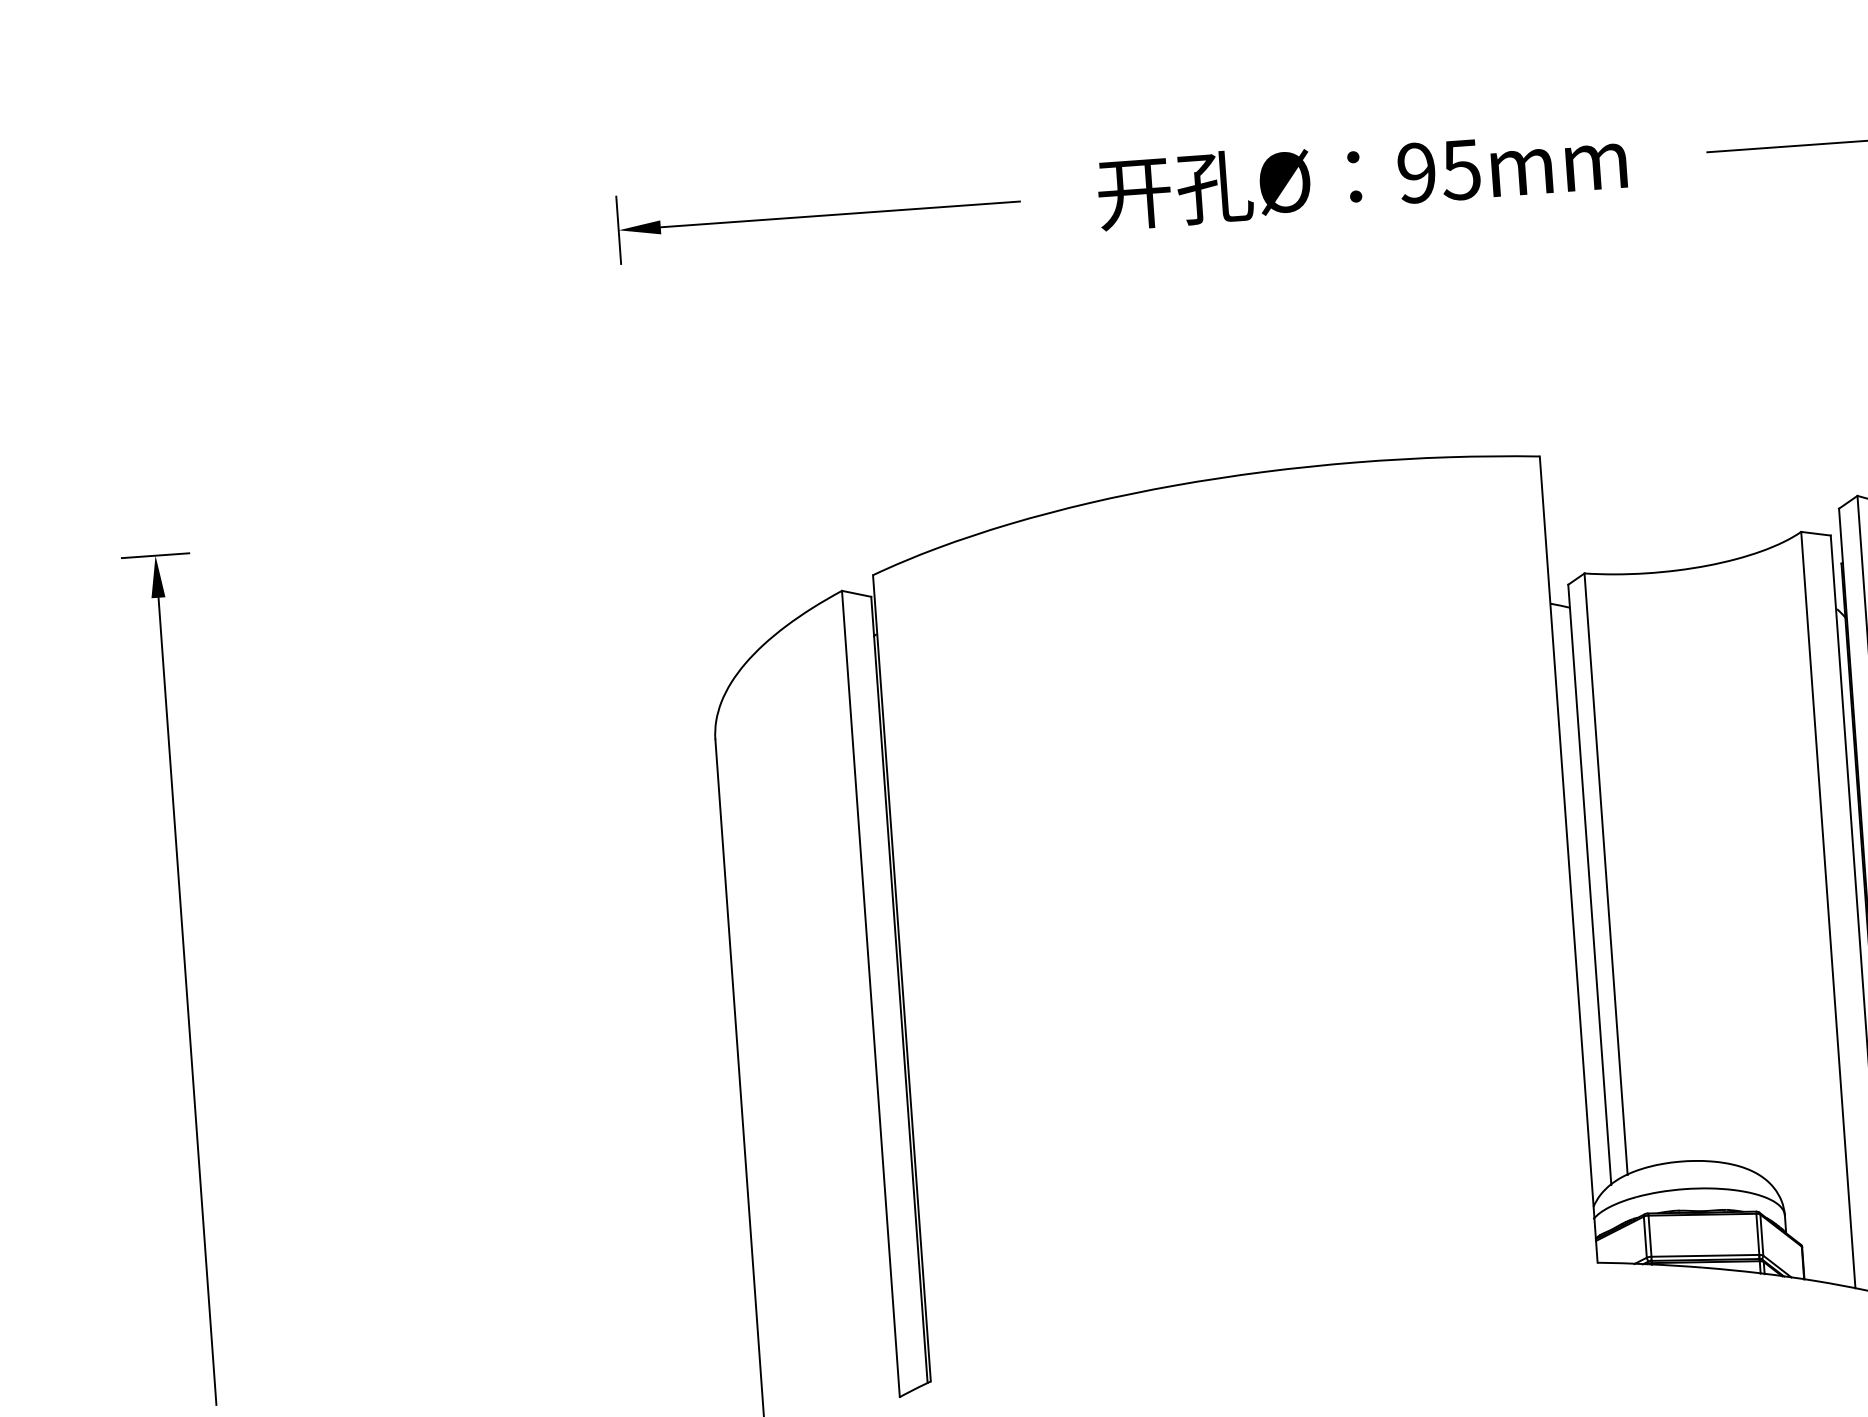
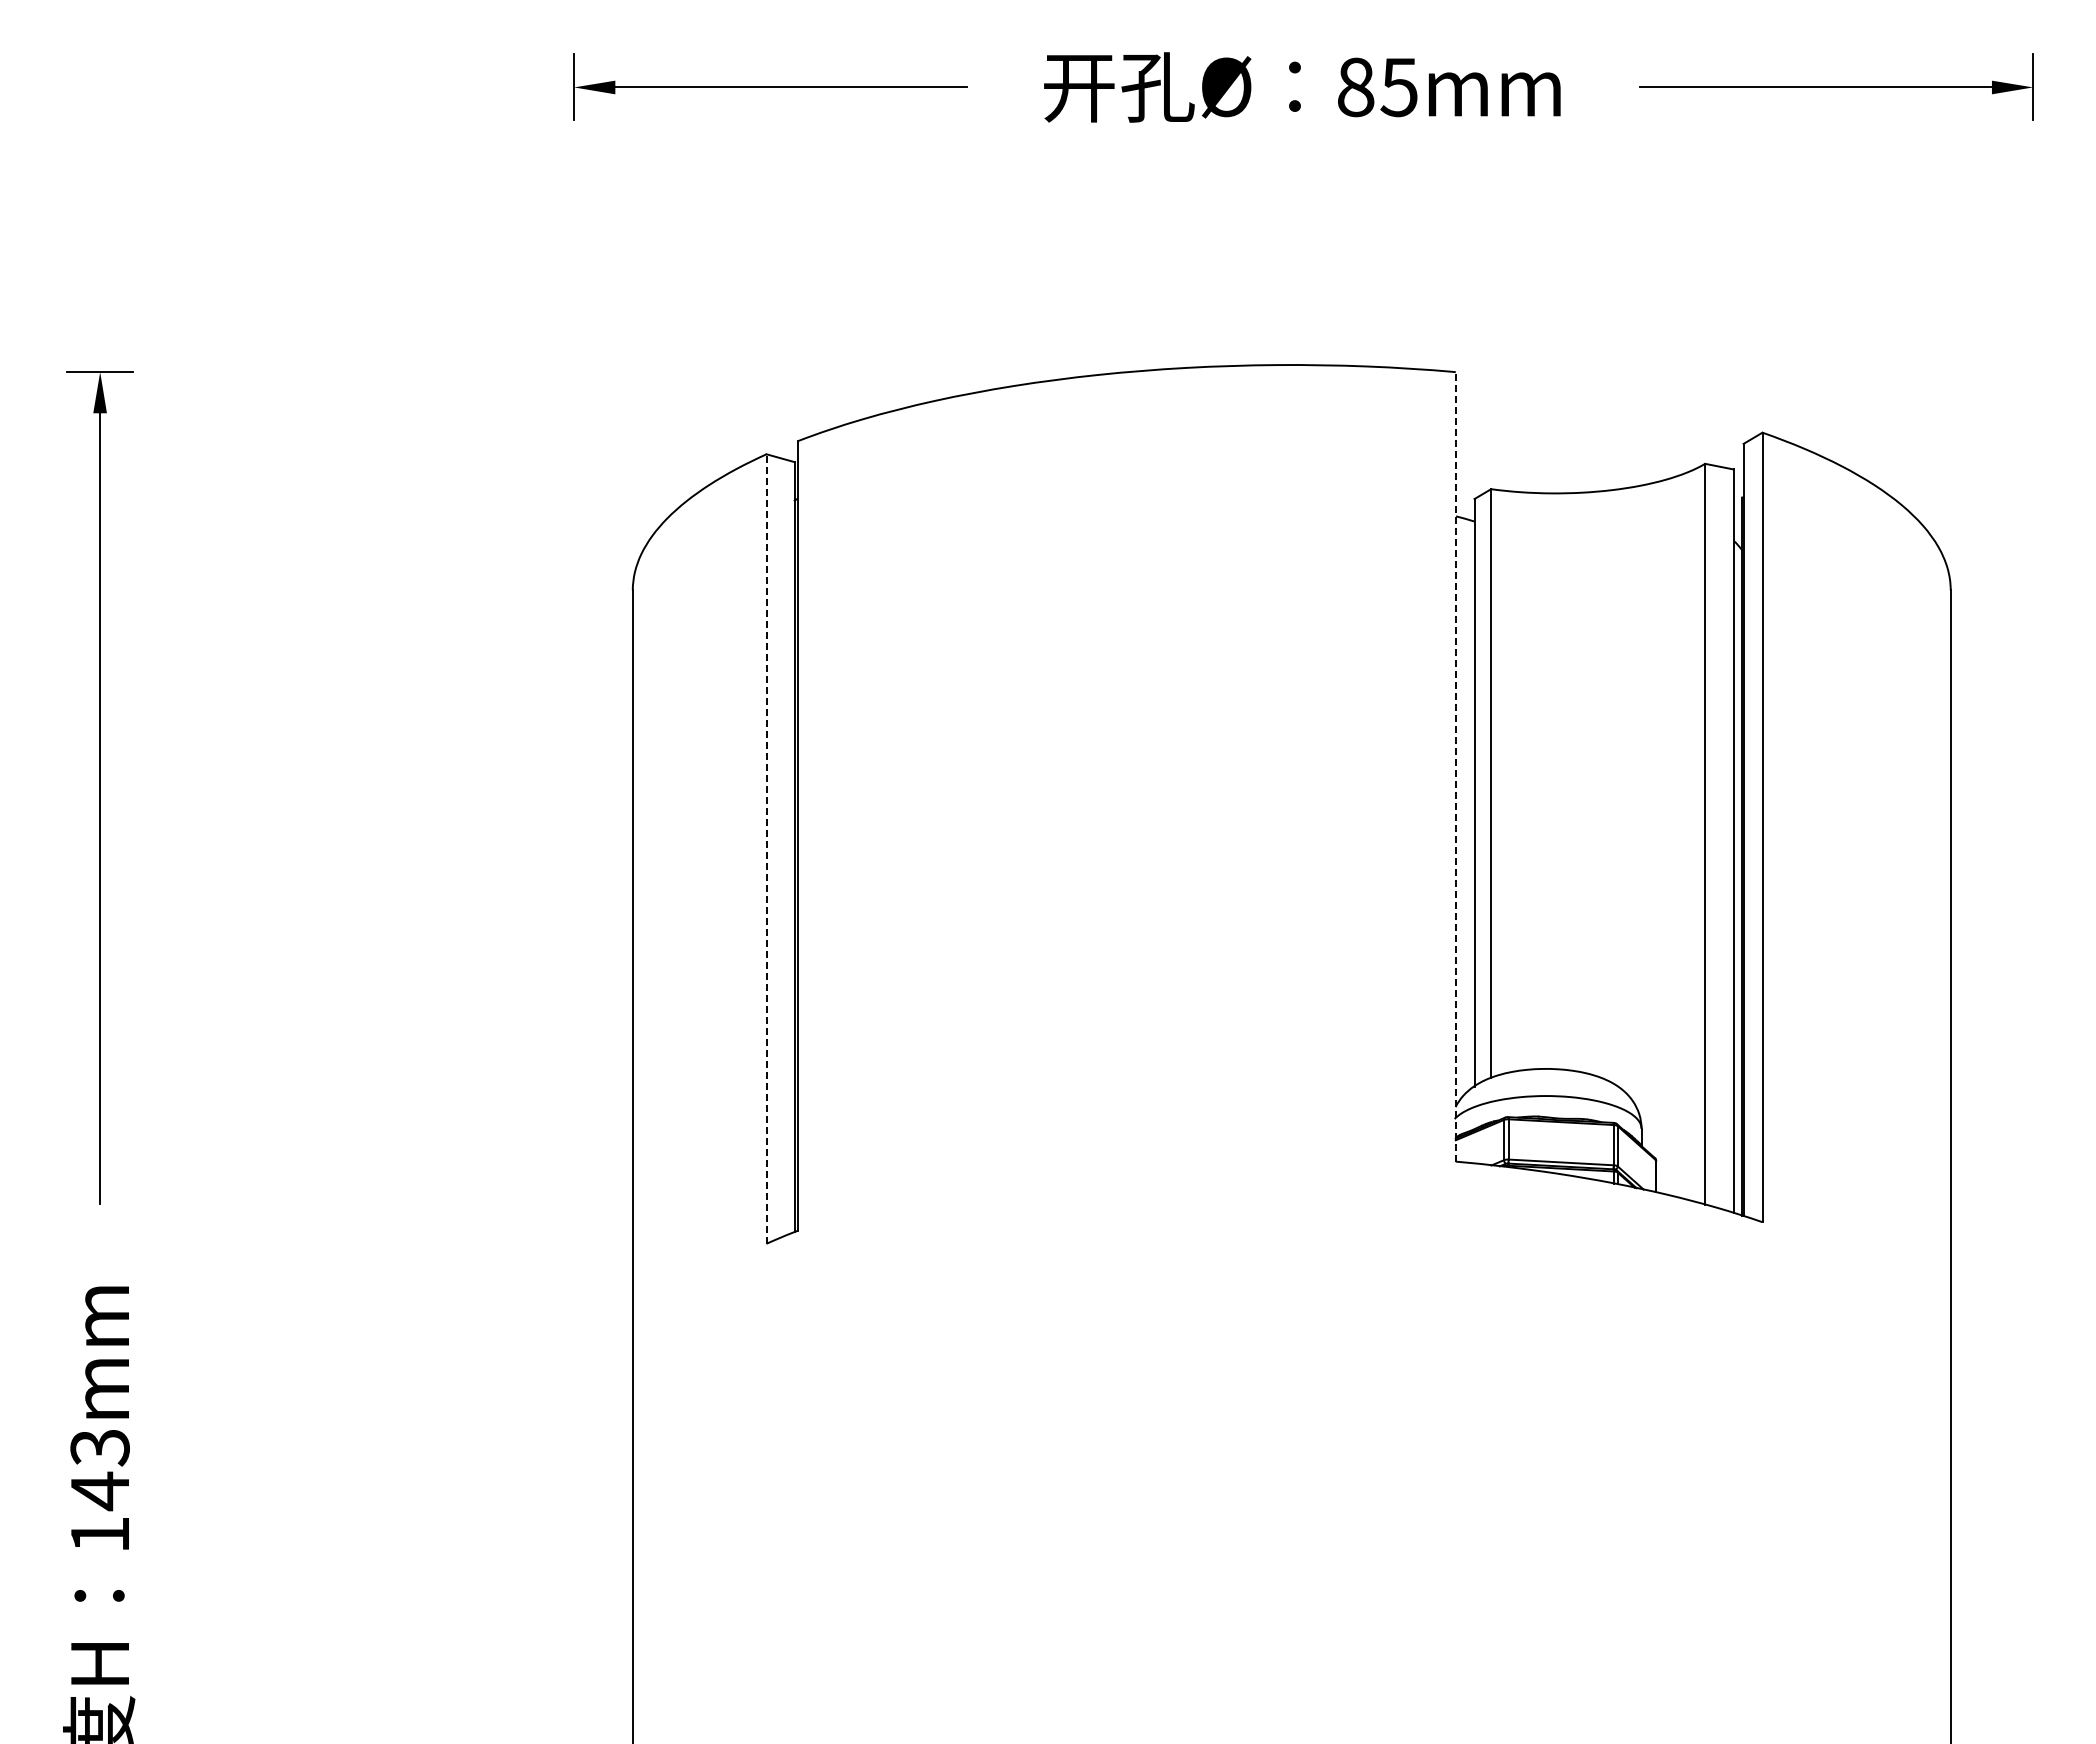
text: (1416, 173) -> (1355, 87), 95mm -> 85mm
line: (1568, 859) -> (1455, 766), solid -> dashed
line: (870, 994) -> (766, 849), solid -> dashed

